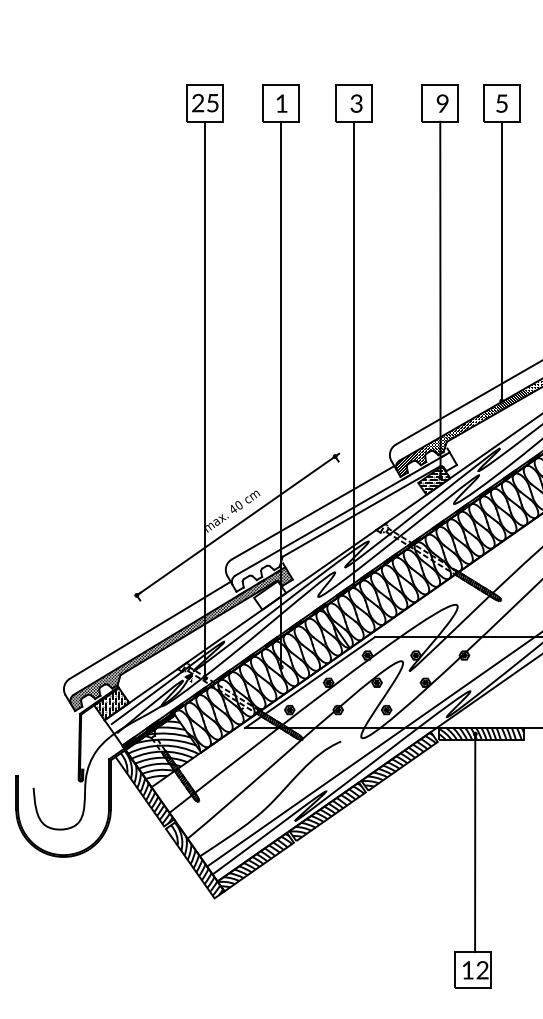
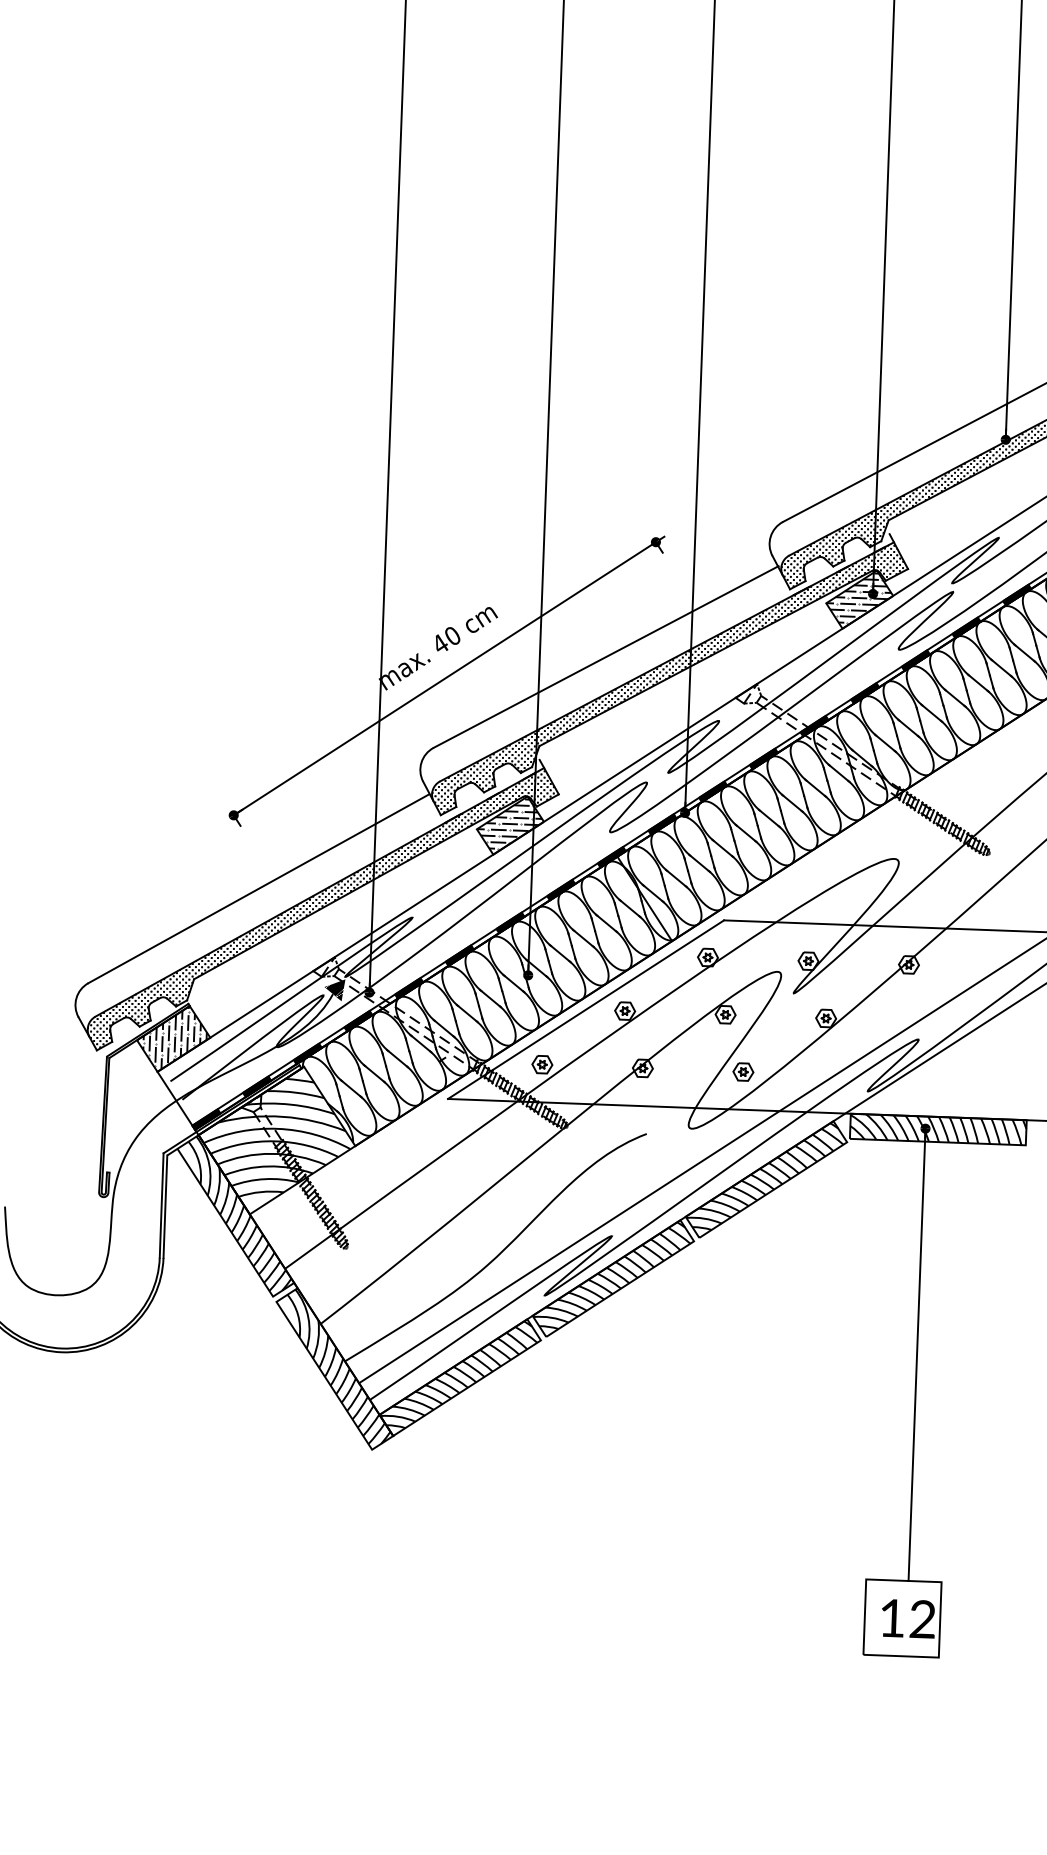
hatch: (343, 522) -> (668, 679), added
hatch: (269, 594) -> (509, 823), added

